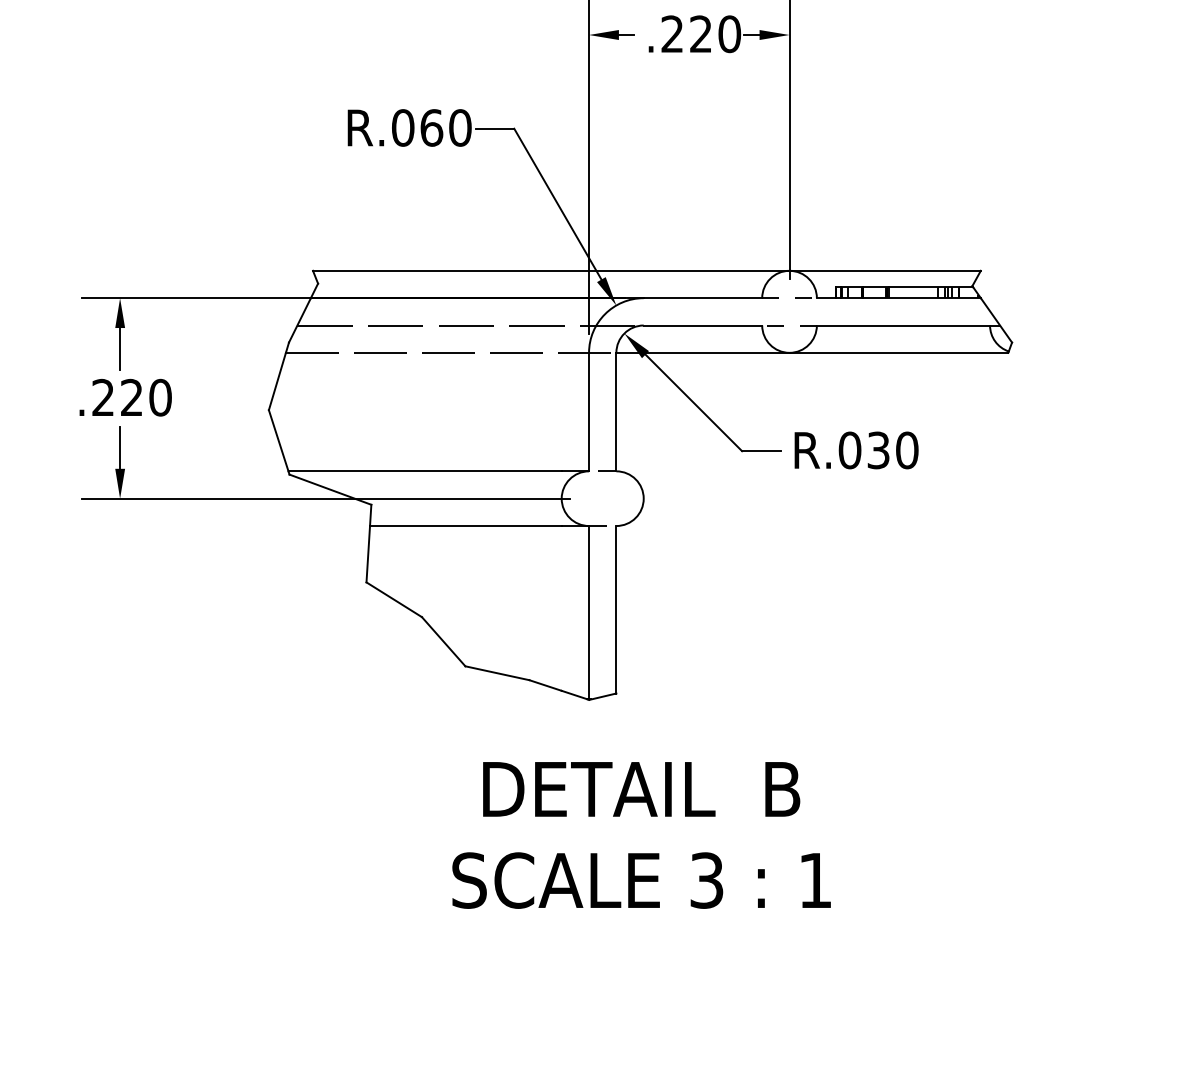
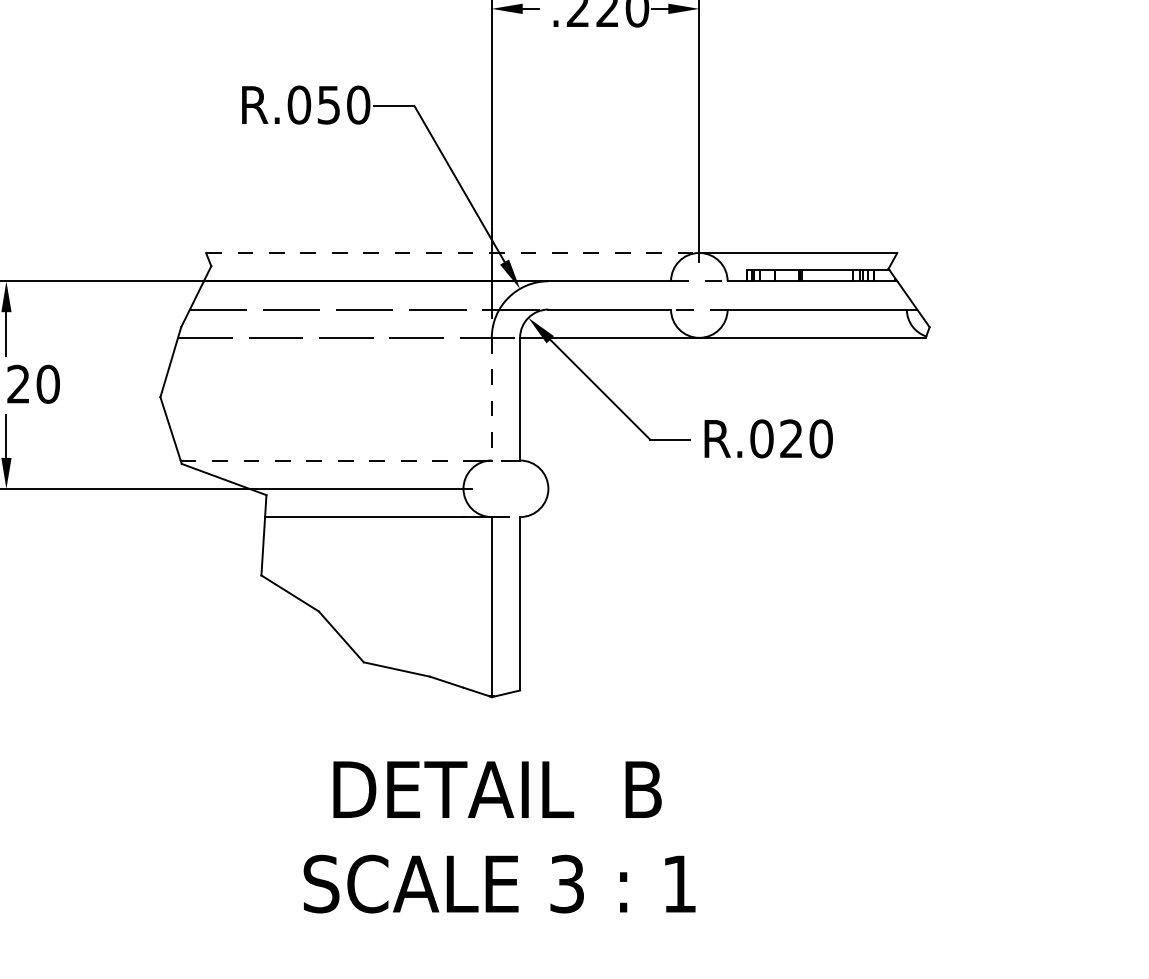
text: (431, 127) -> (328, 104), R.060 -> R.050
line: (551, 270) -> (452, 252), solid -> dashed
line: (589, 412) -> (492, 399), solid -> dashed
text: (878, 450) -> (791, 438), R.030 -> R.020
line: (425, 471) -> (322, 460), solid -> dashed
text: (641, 789) -> (497, 789), moved
text: (641, 880) -> (499, 884), moved

